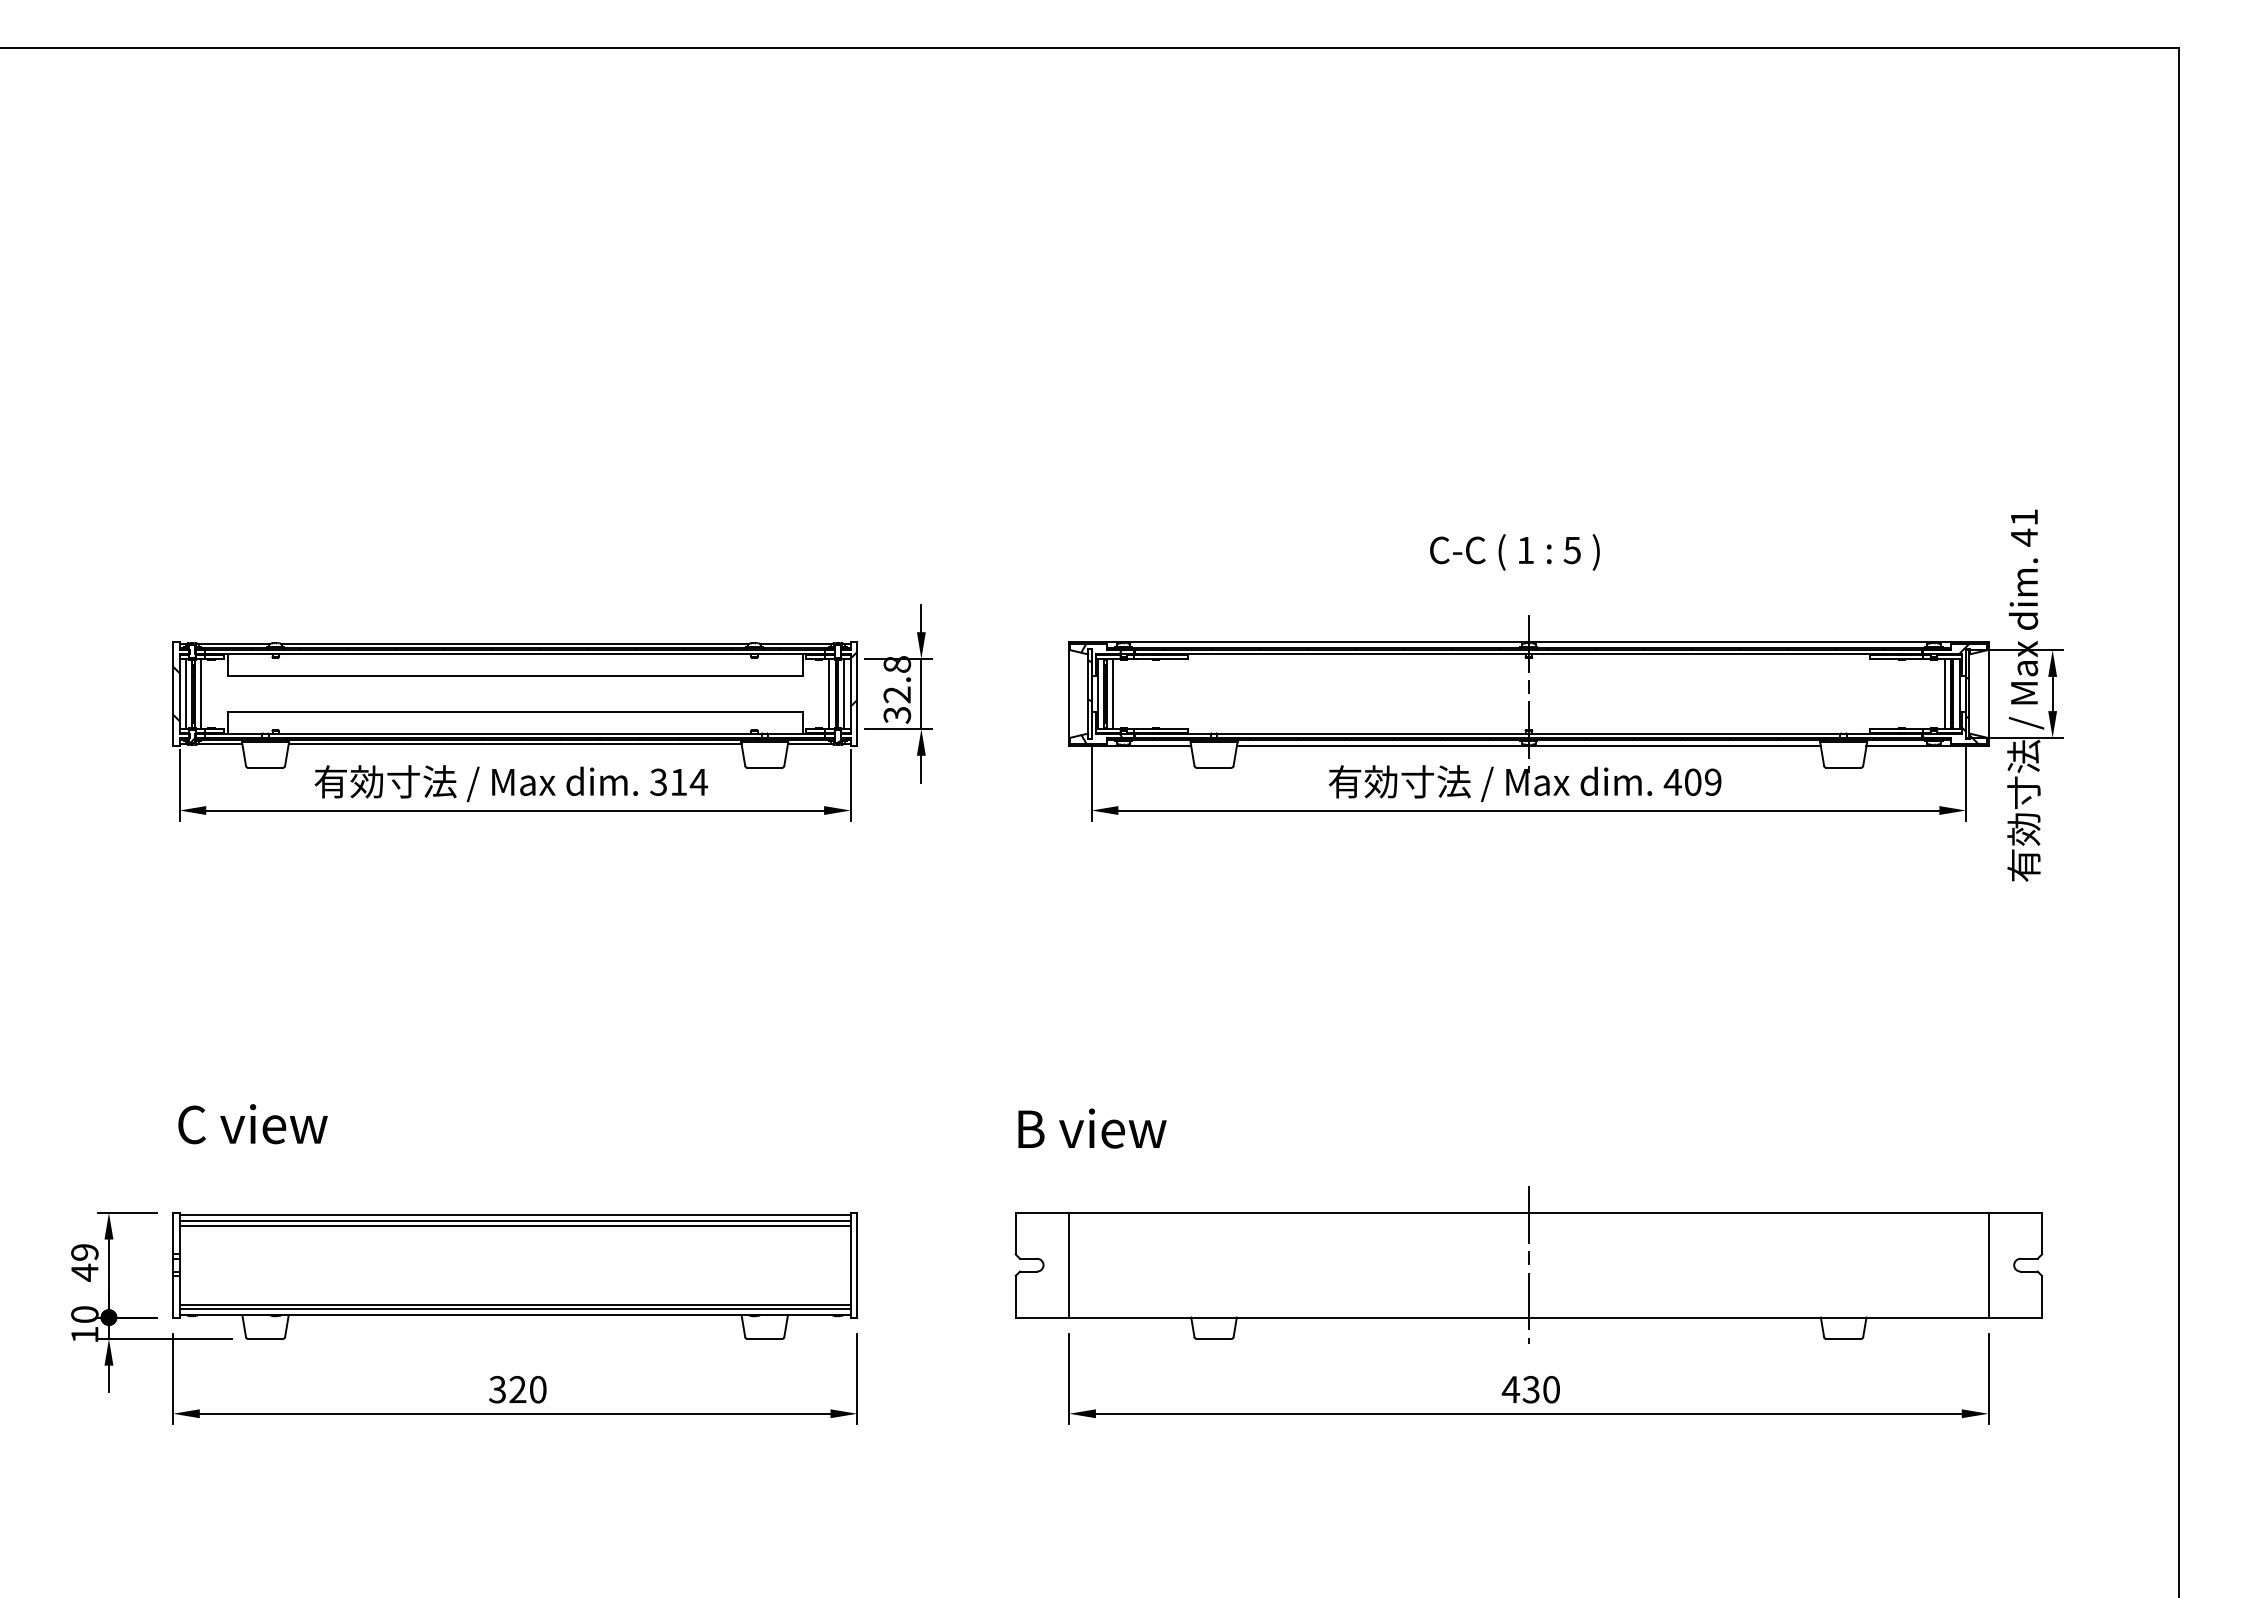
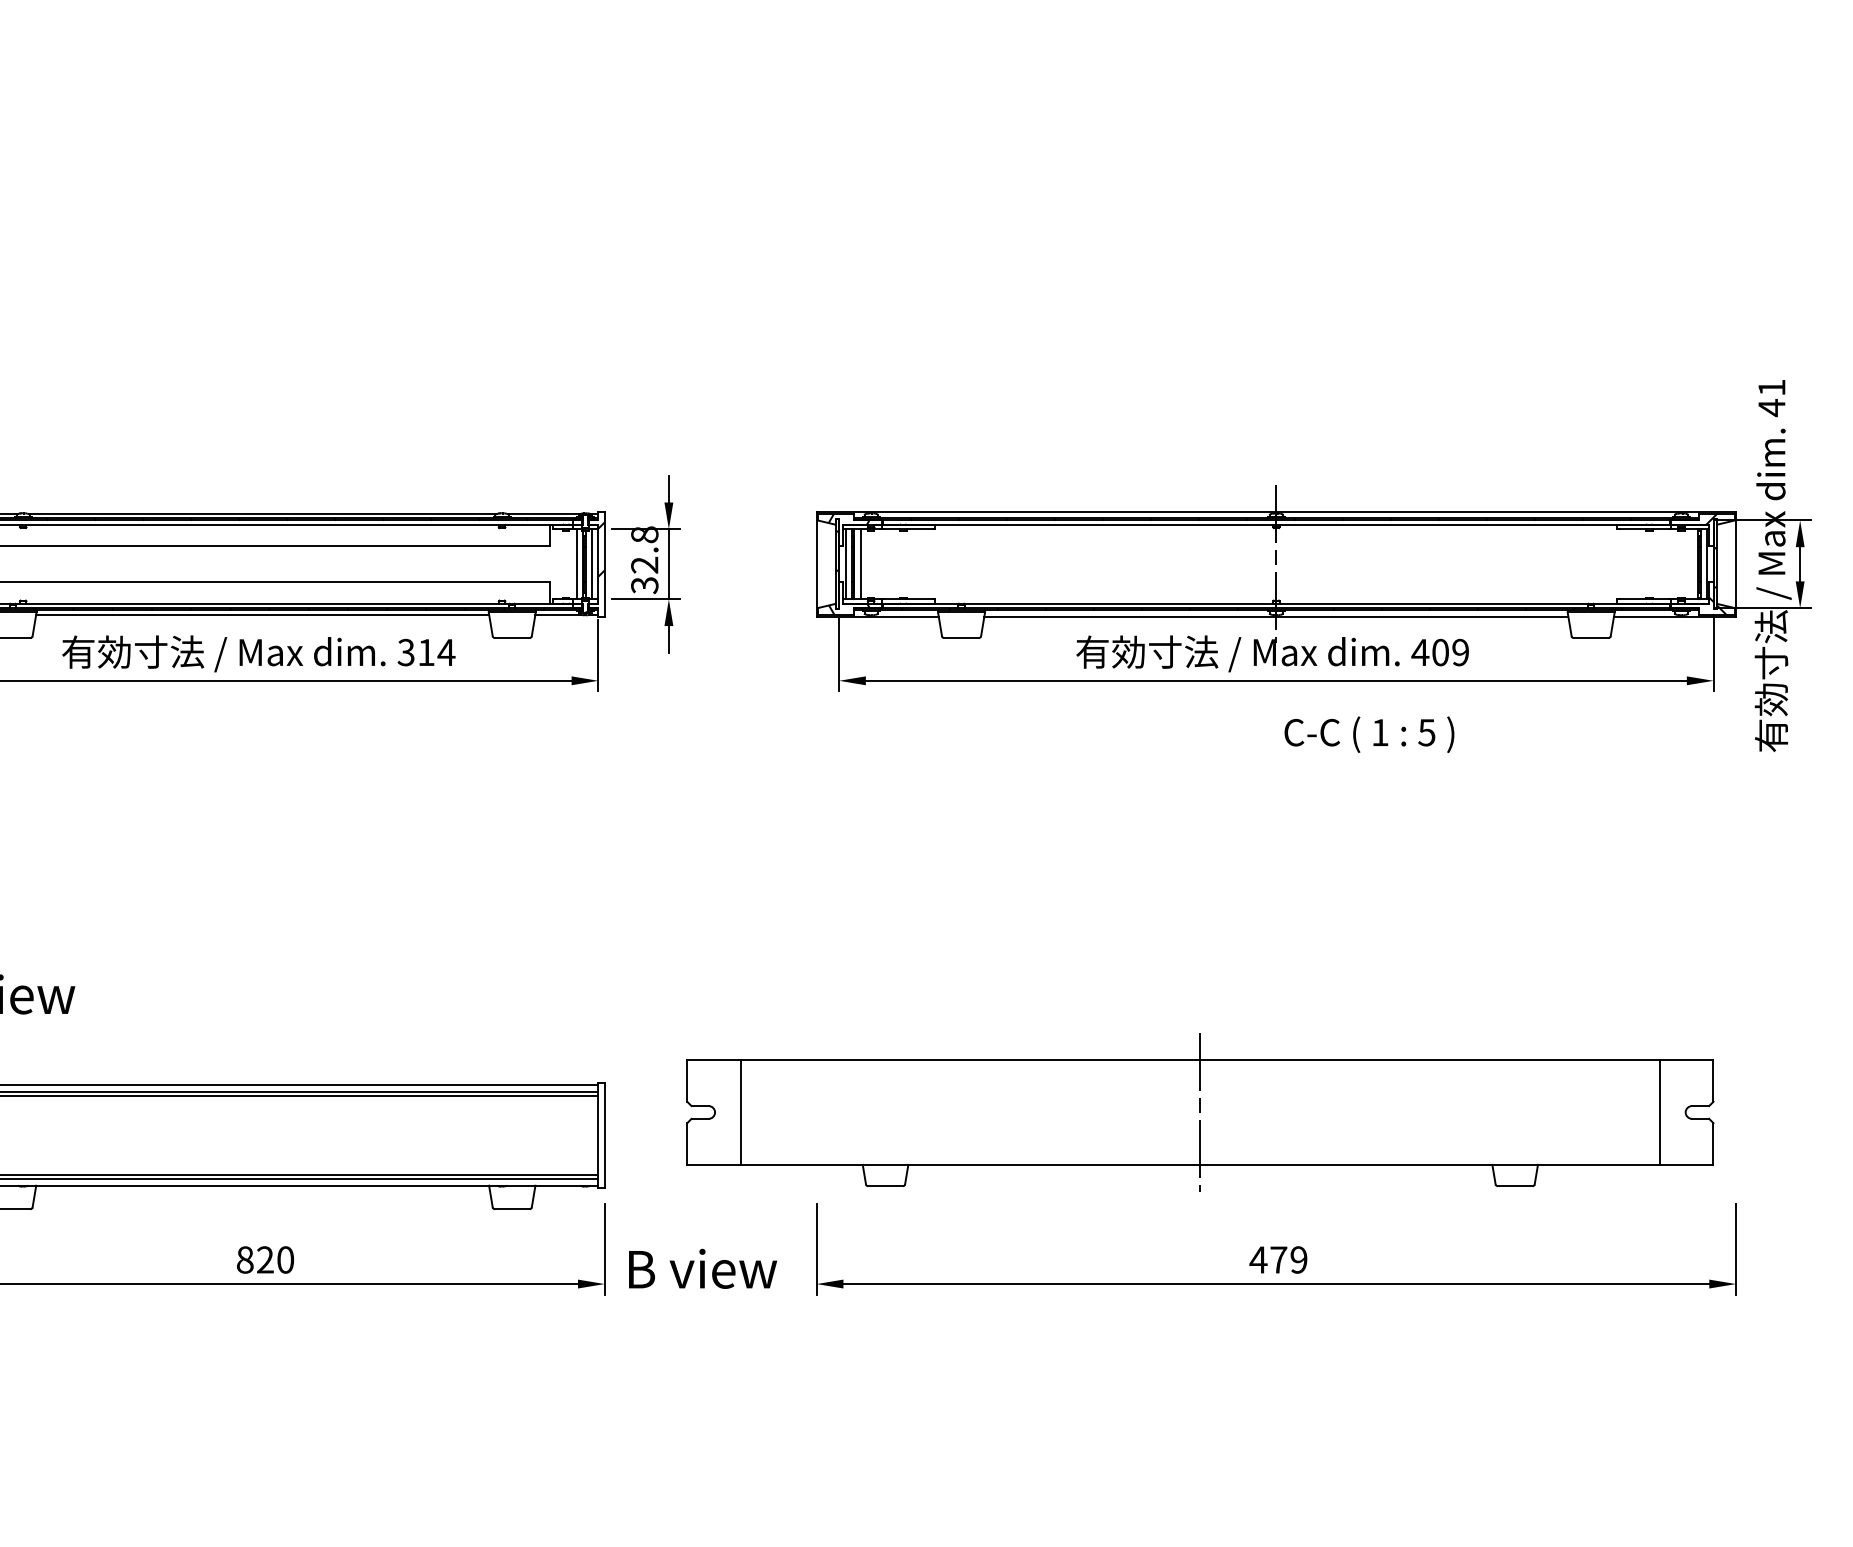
text: (1514, 552) -> (1369, 734), moved
line: (1944, 693) -> (1692, 563), removed
text: (1092, 1128) -> (703, 1268), moved
part: (1528, 1264) -> (1200, 1111), moved
text: (497, 1389) -> (245, 1259), 320 -> 820
text: (1540, 1389) -> (1288, 1259), 430 -> 479

